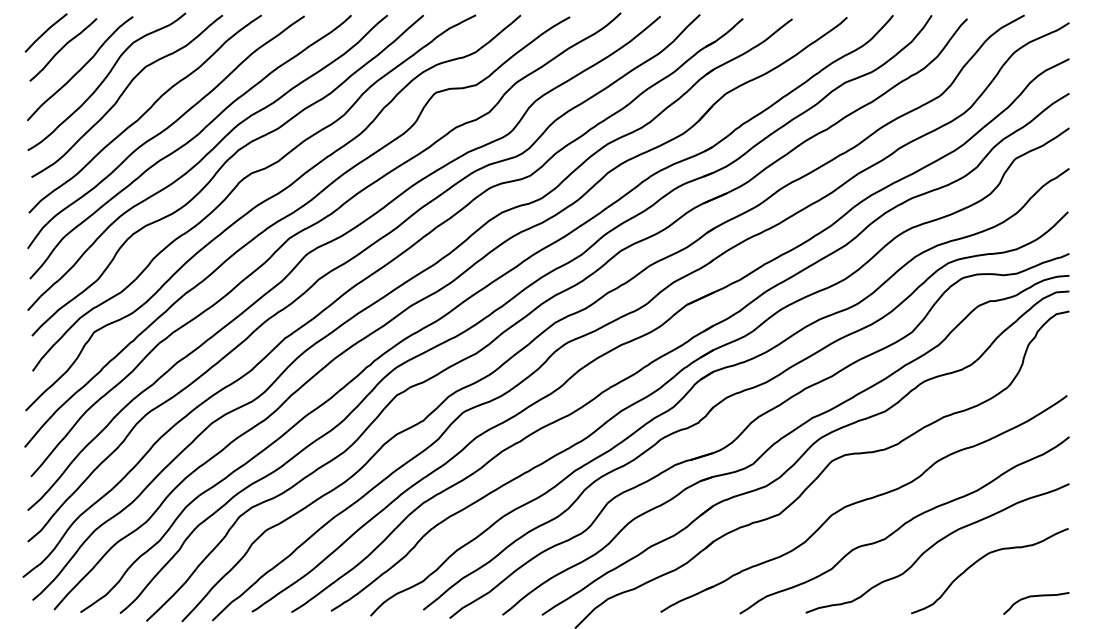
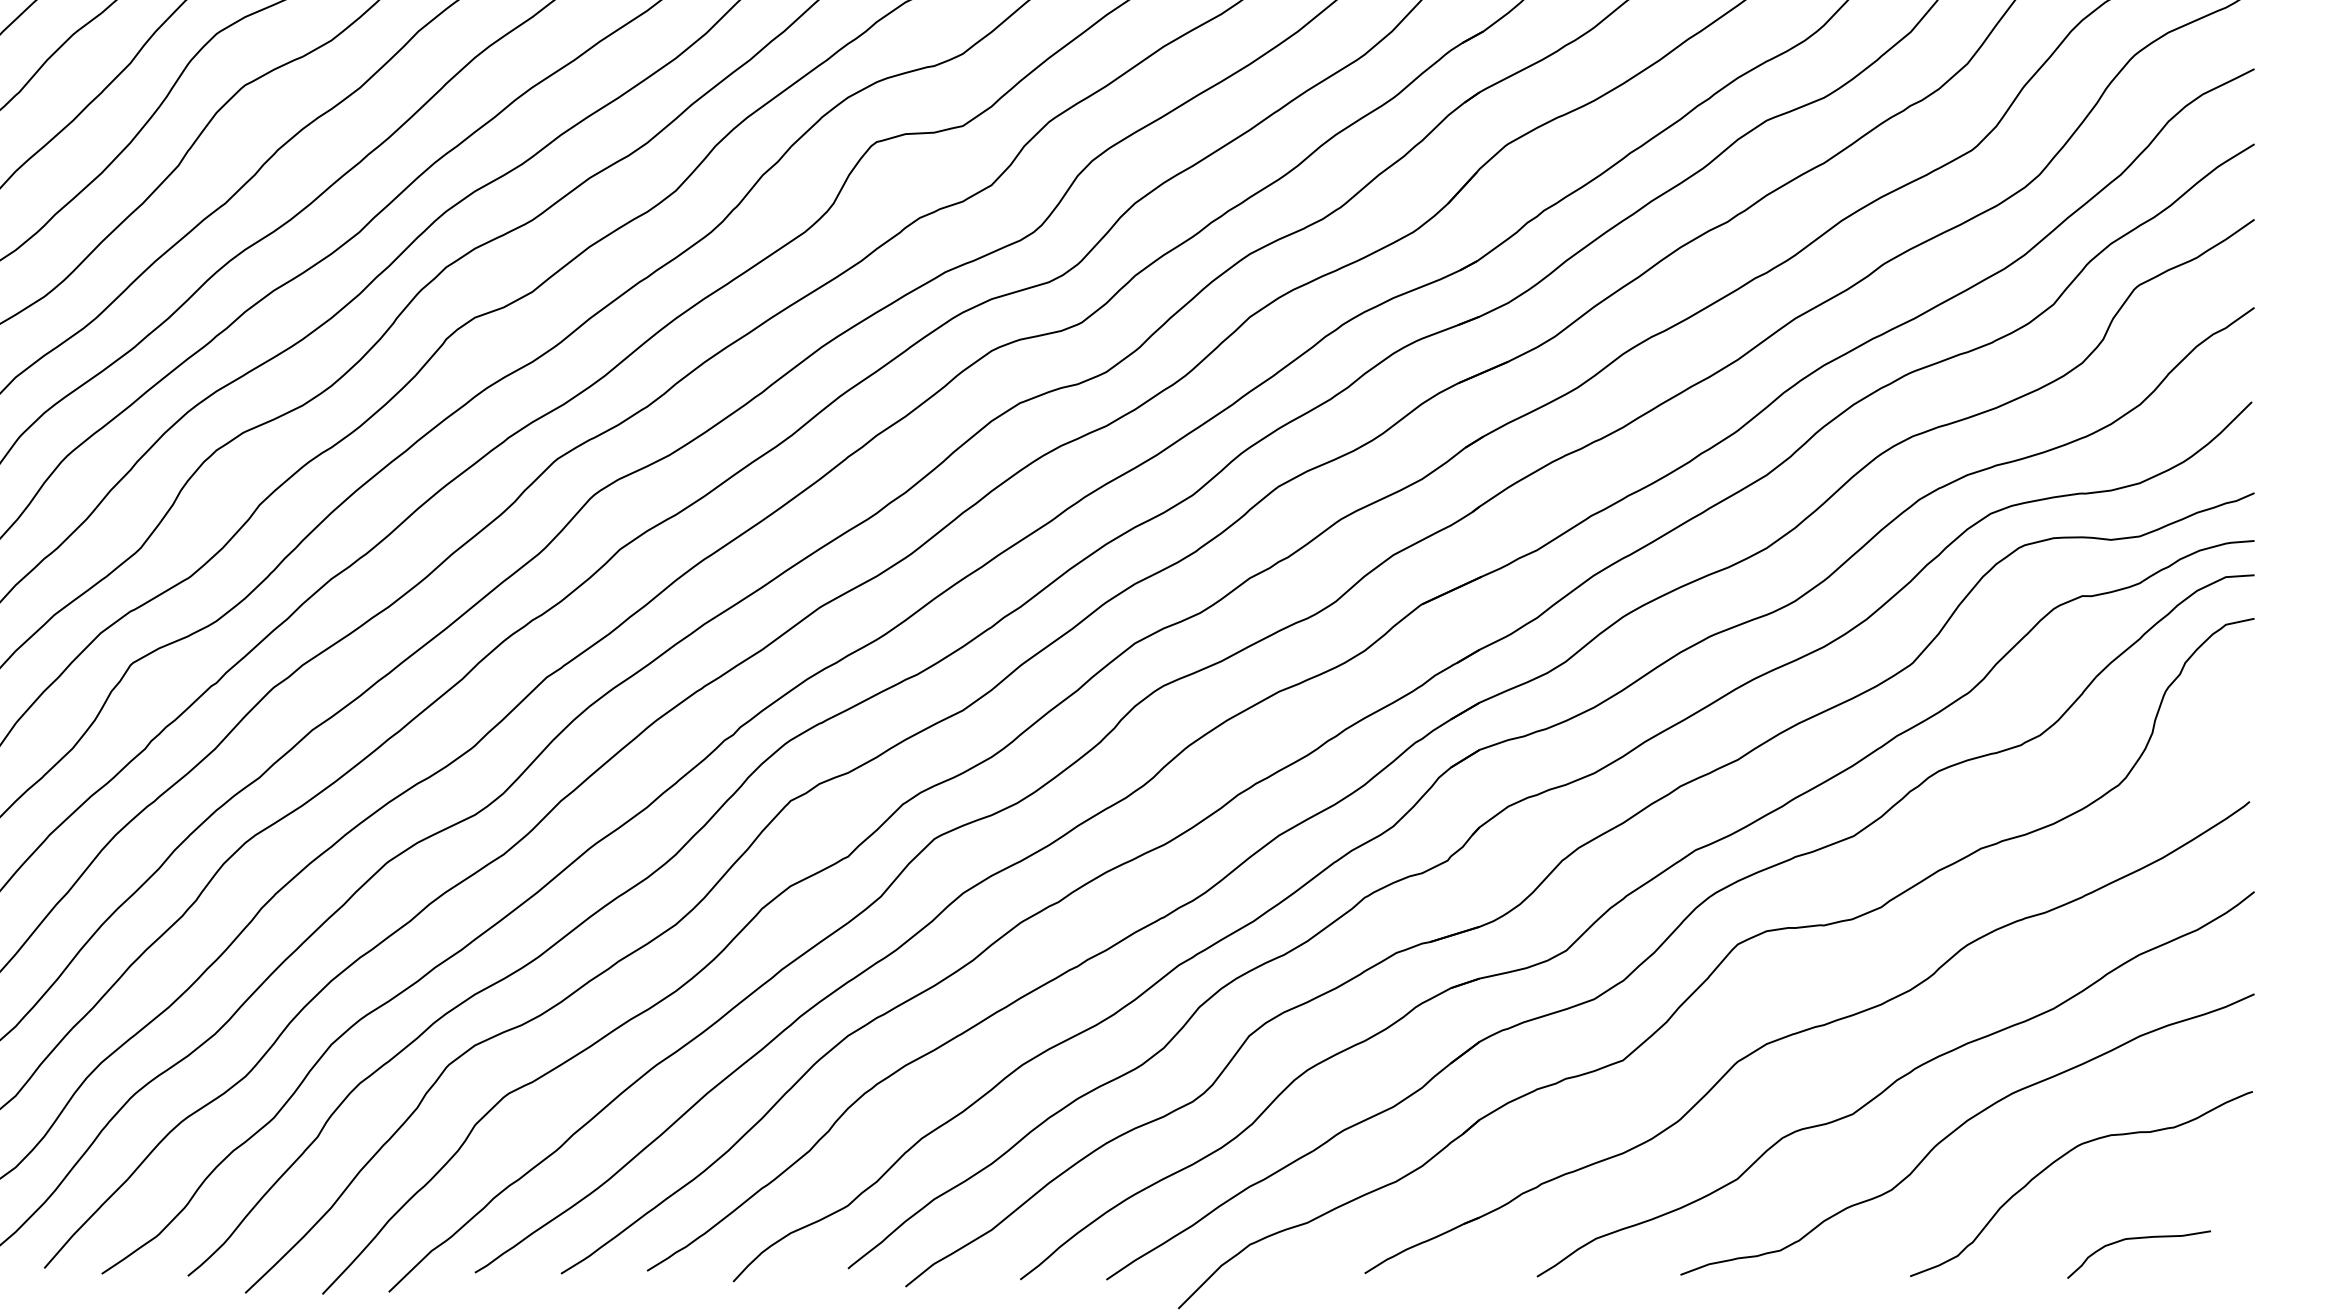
curve: (1033, 597) -> (2132, 1241), moved

